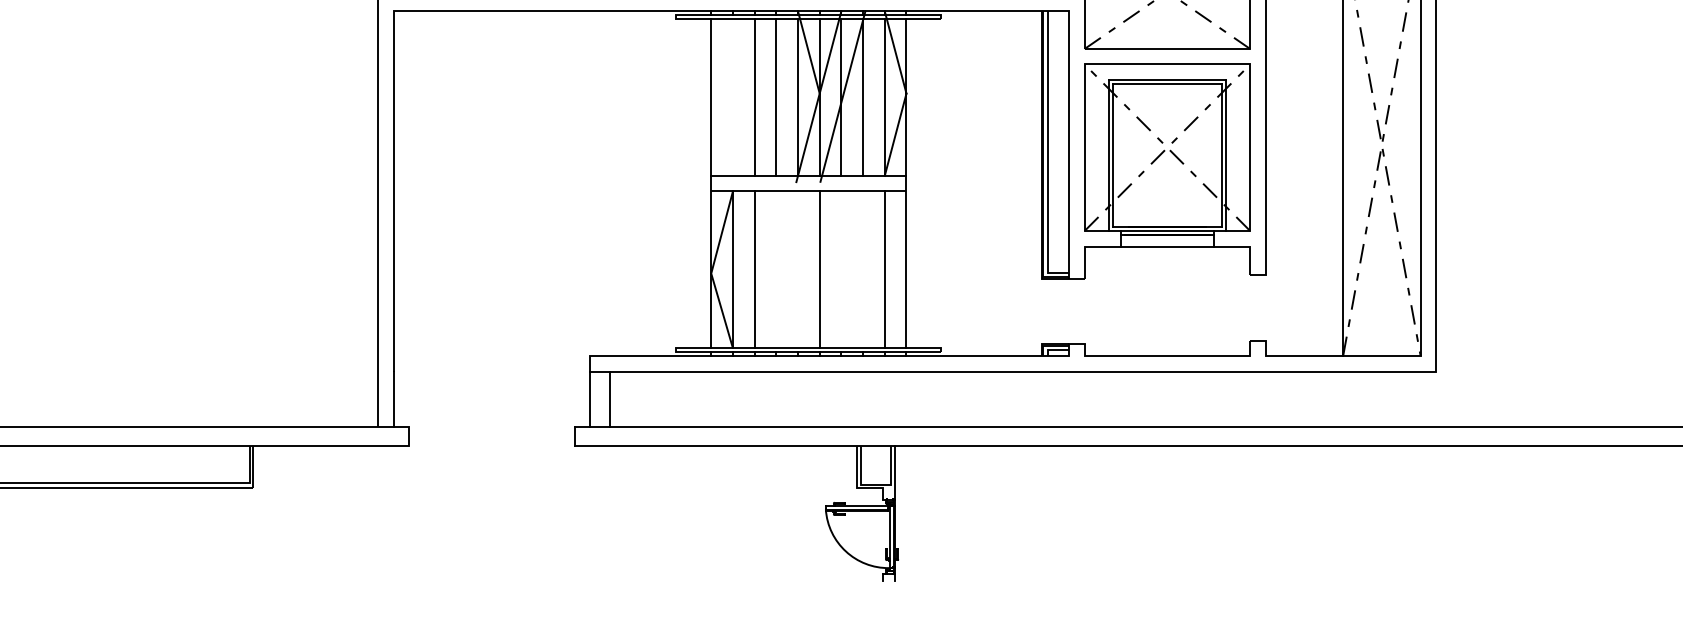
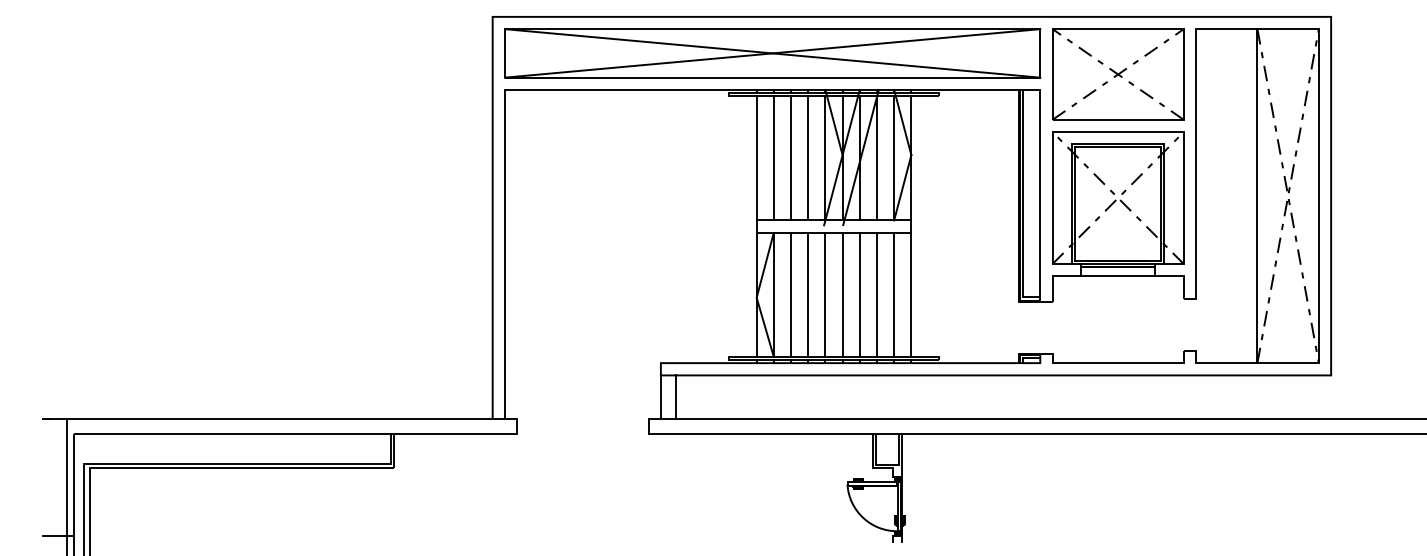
line: (732, 97) -> (773, 158), added
line: (776, 269) -> (808, 294), added
line: (798, 269) -> (825, 294), added
line: (841, 269) -> (859, 294), added
line: (862, 269) -> (876, 294), added

